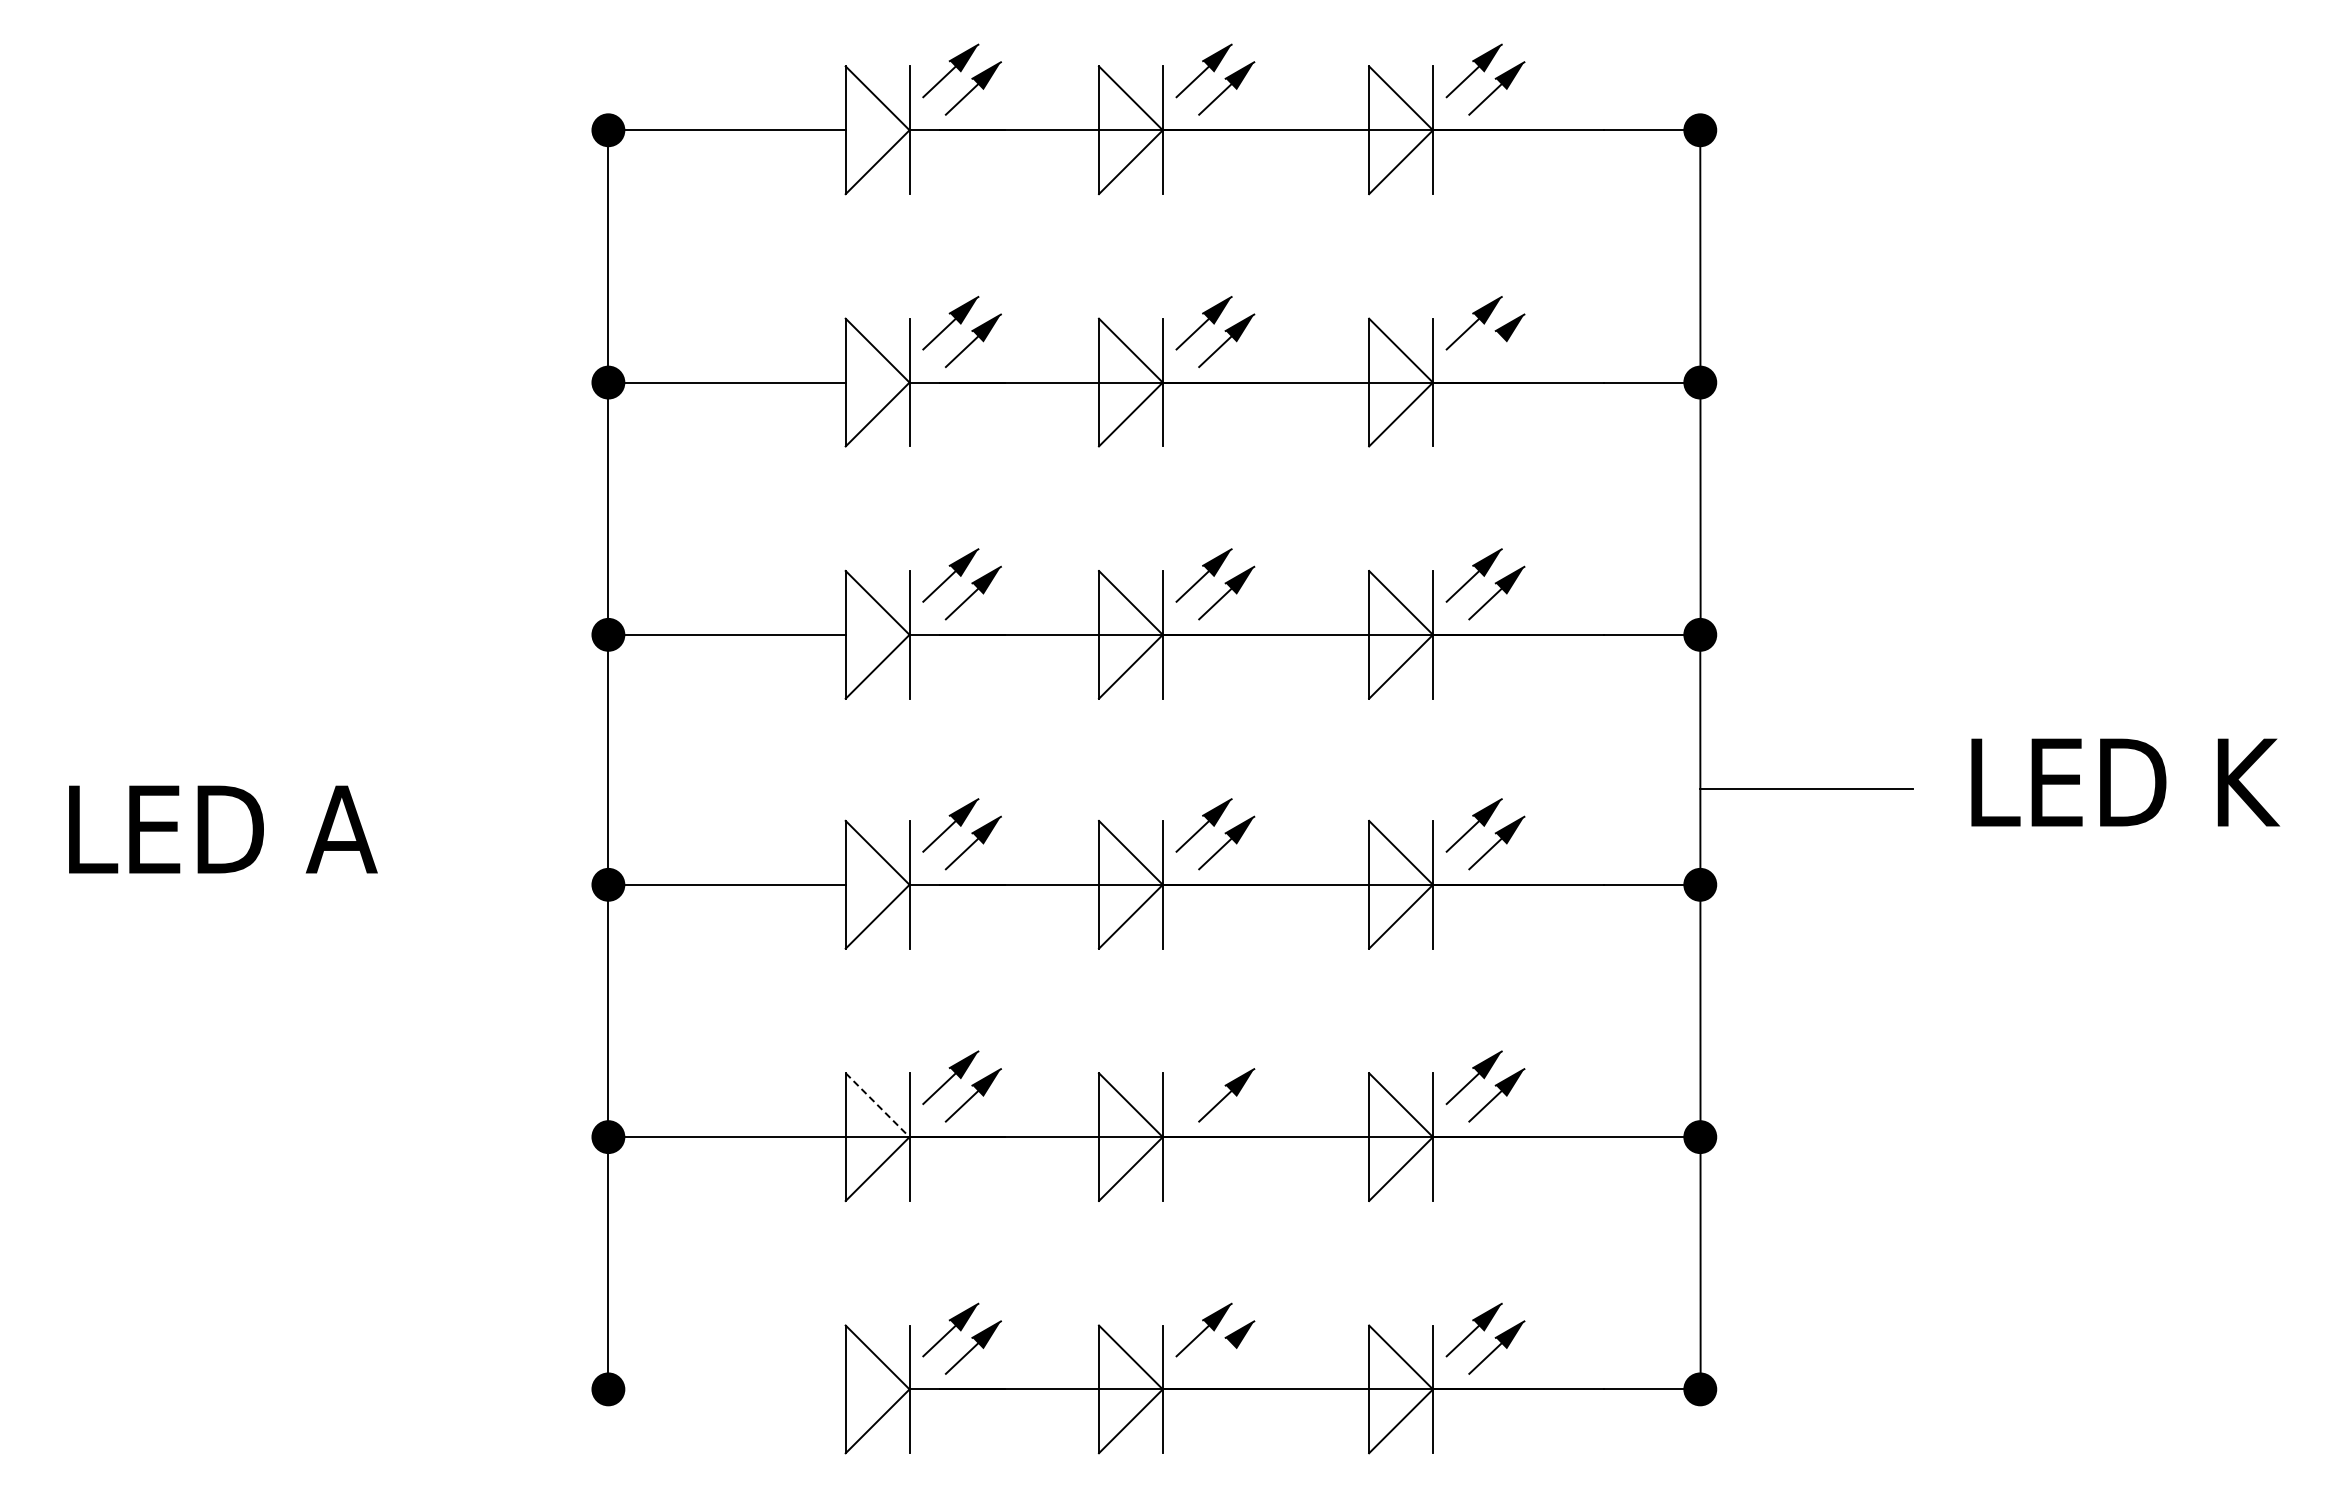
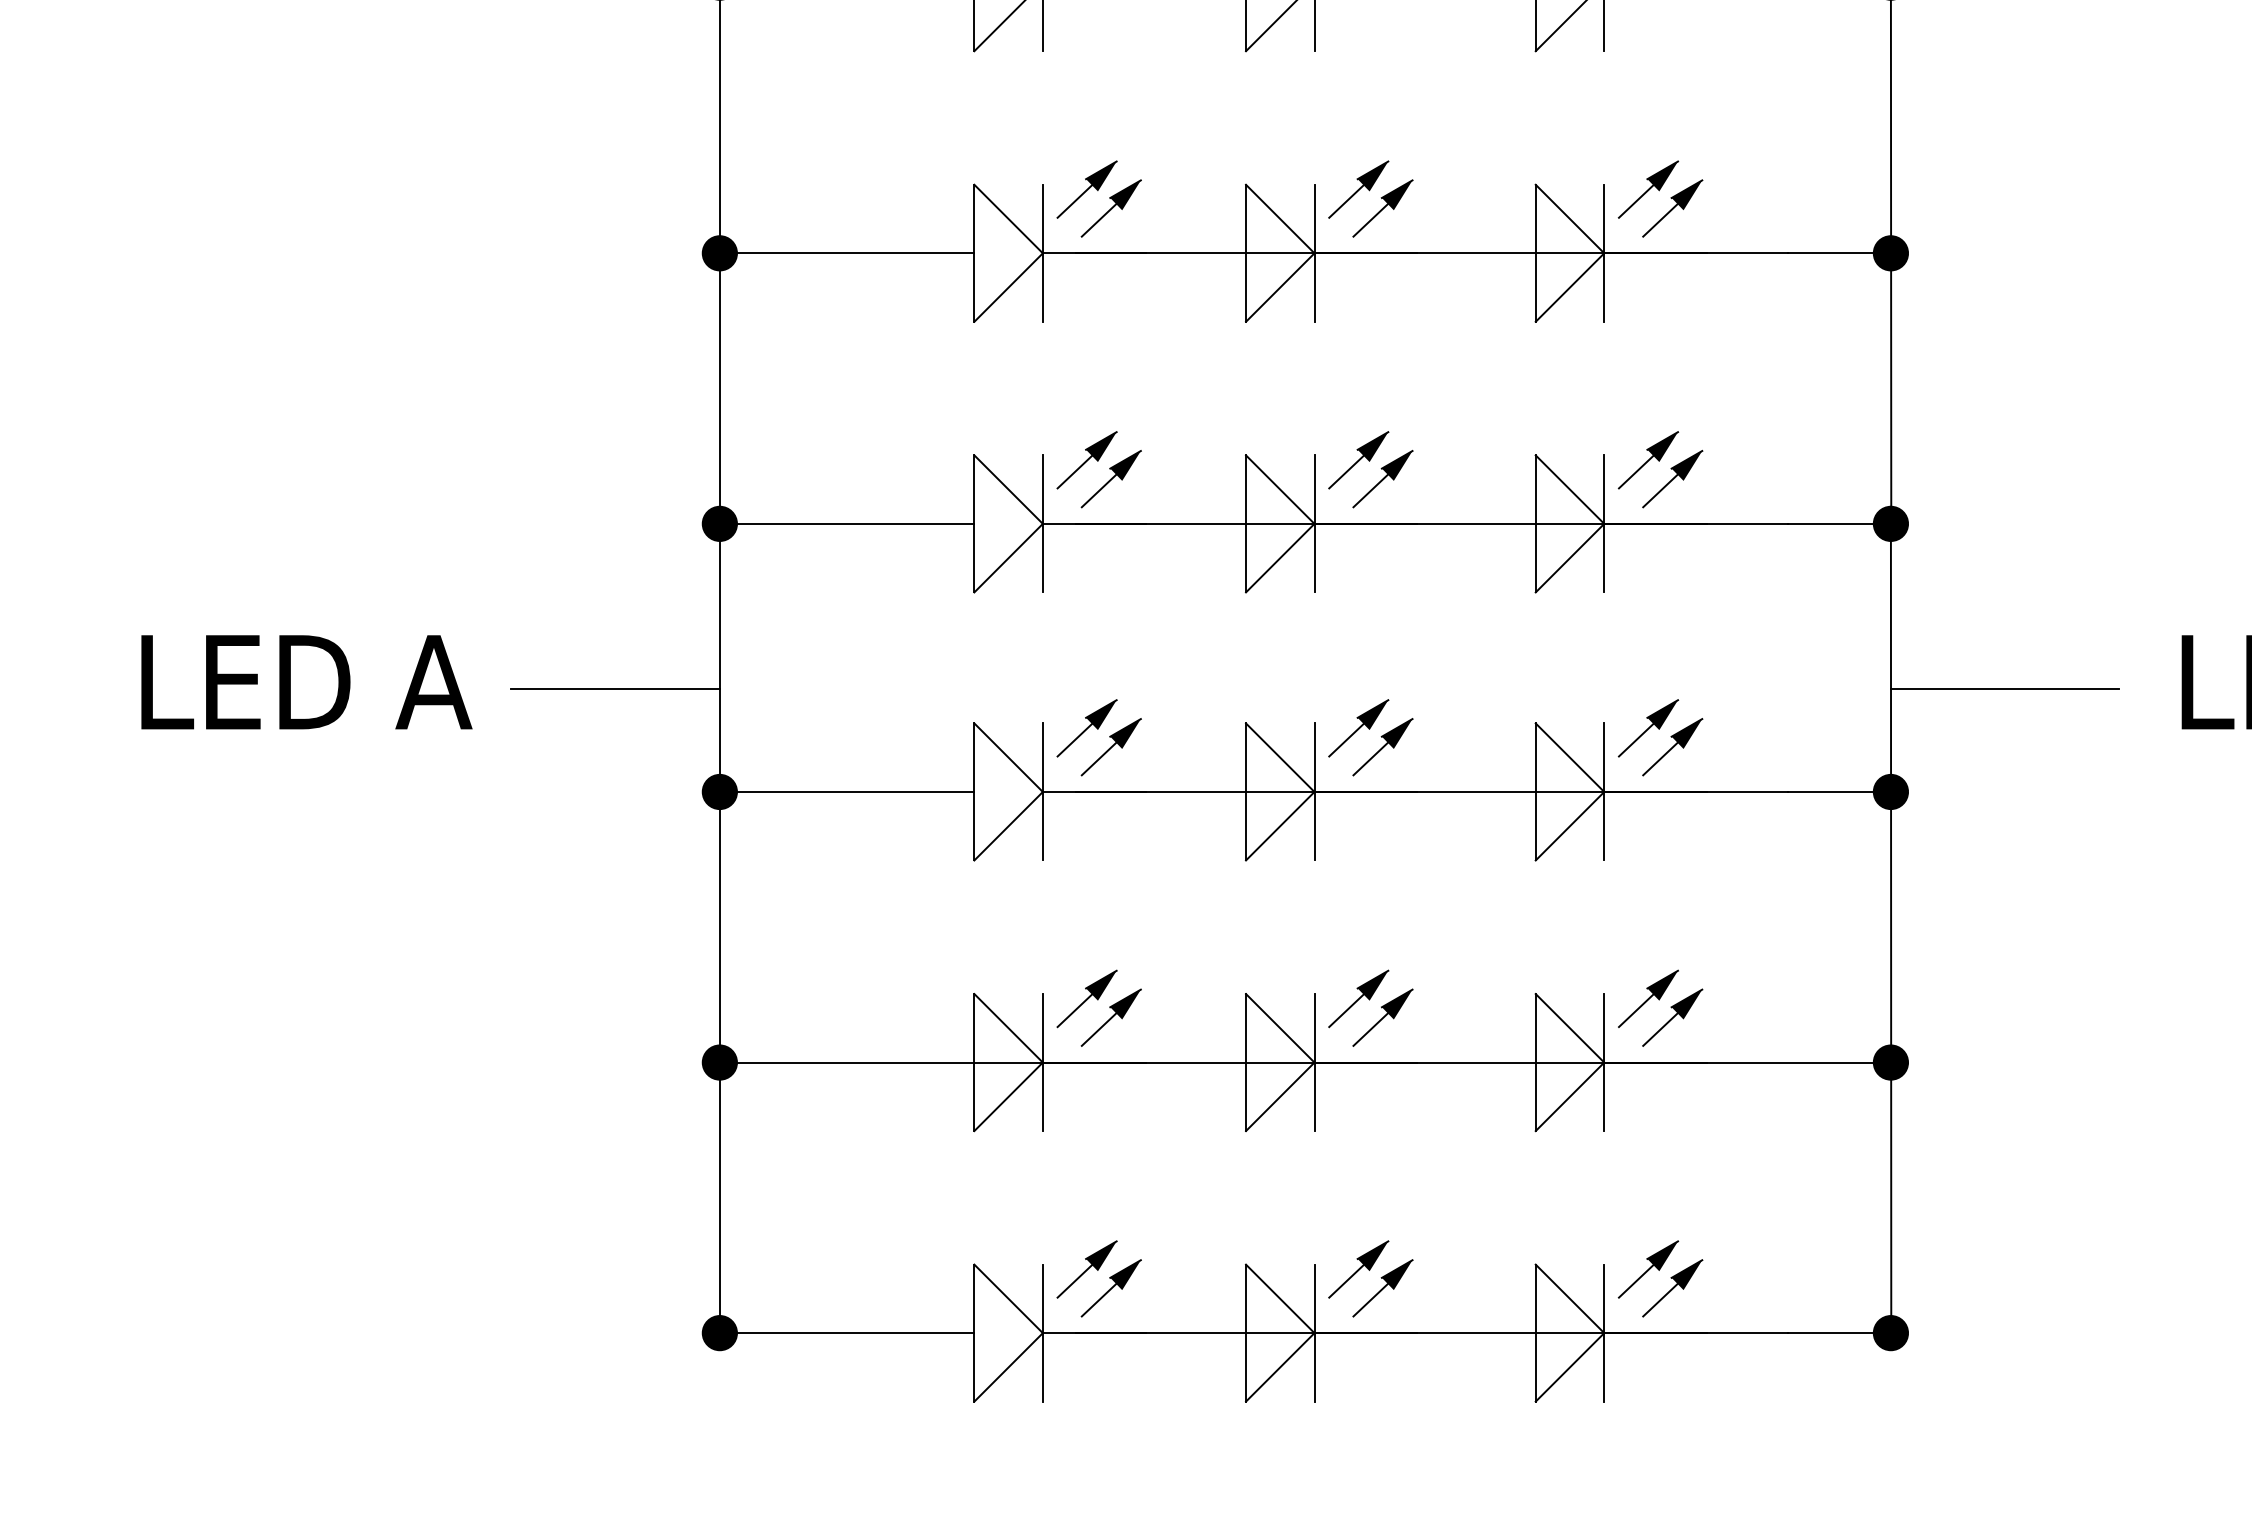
line: (1485, 351) -> (1660, 219), added
line: (510, 789) -> (614, 689), added
text: (223, 829) -> (307, 682), moved
part: (1203, 1077) -> (1358, 998), added
line: (878, 1105) -> (1009, 1028), dashed -> solid
line: (1215, 1358) -> (1370, 1299), added
line: (734, 1389) -> (855, 1333), added

